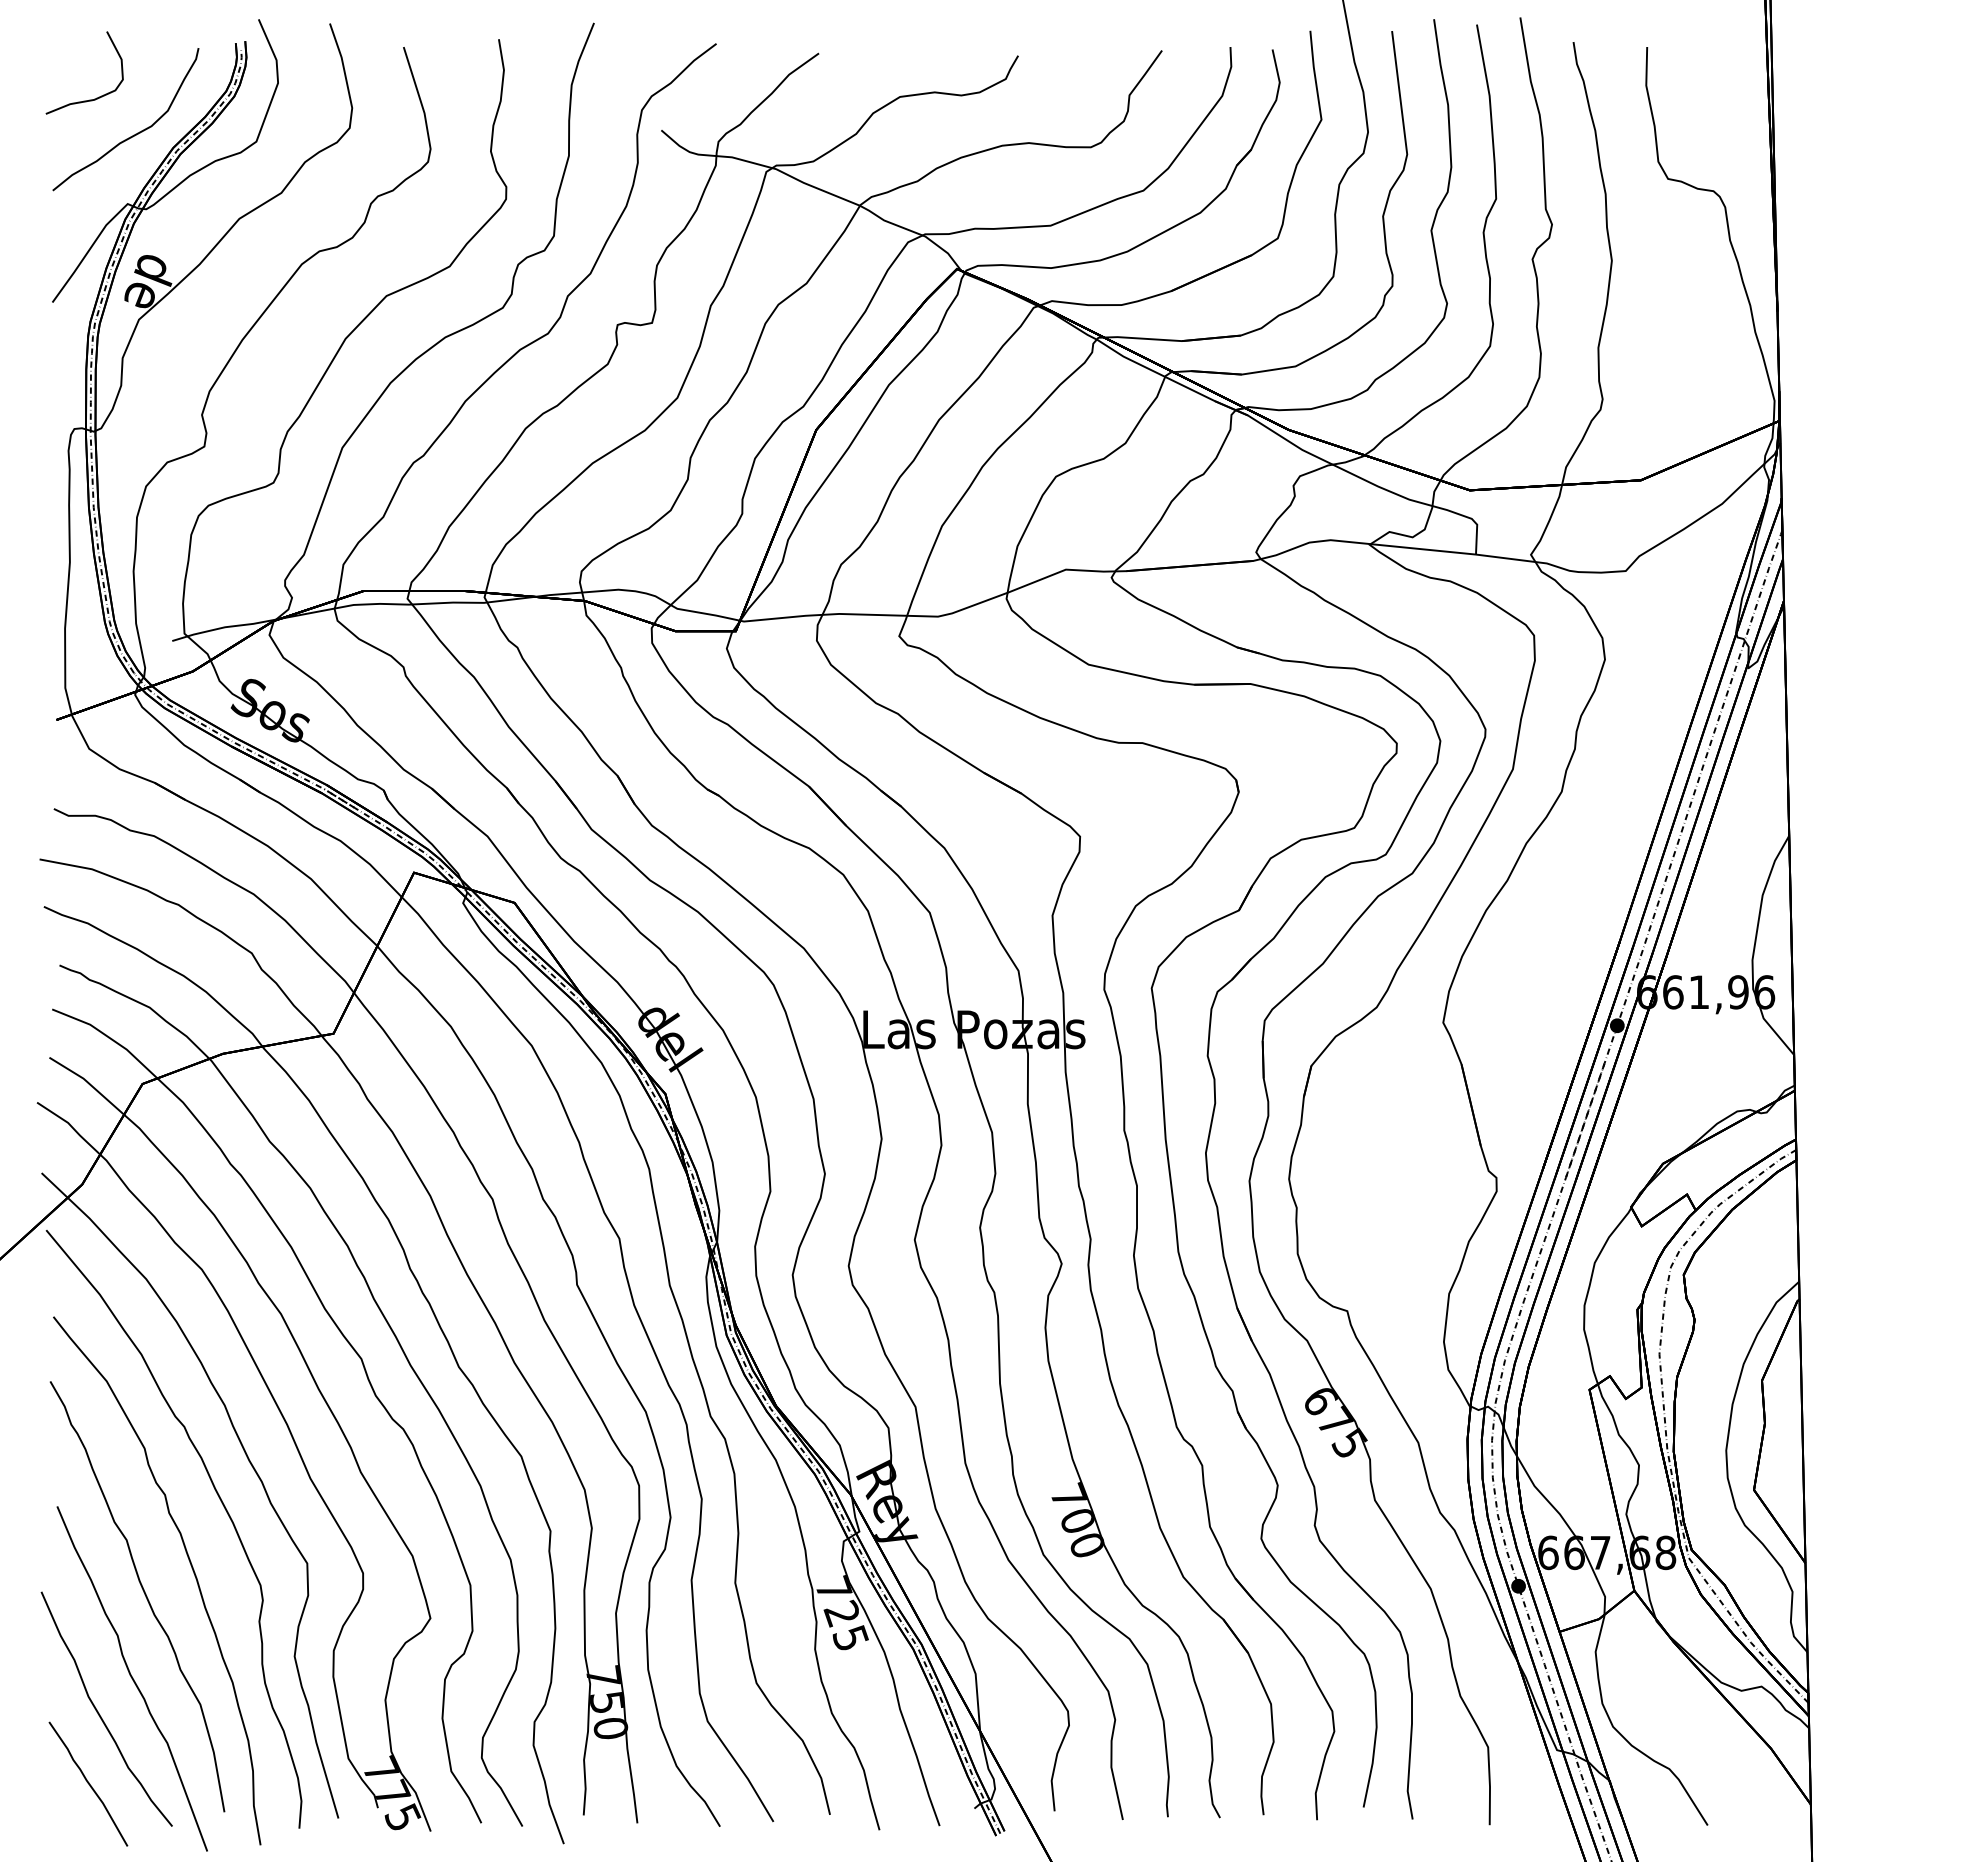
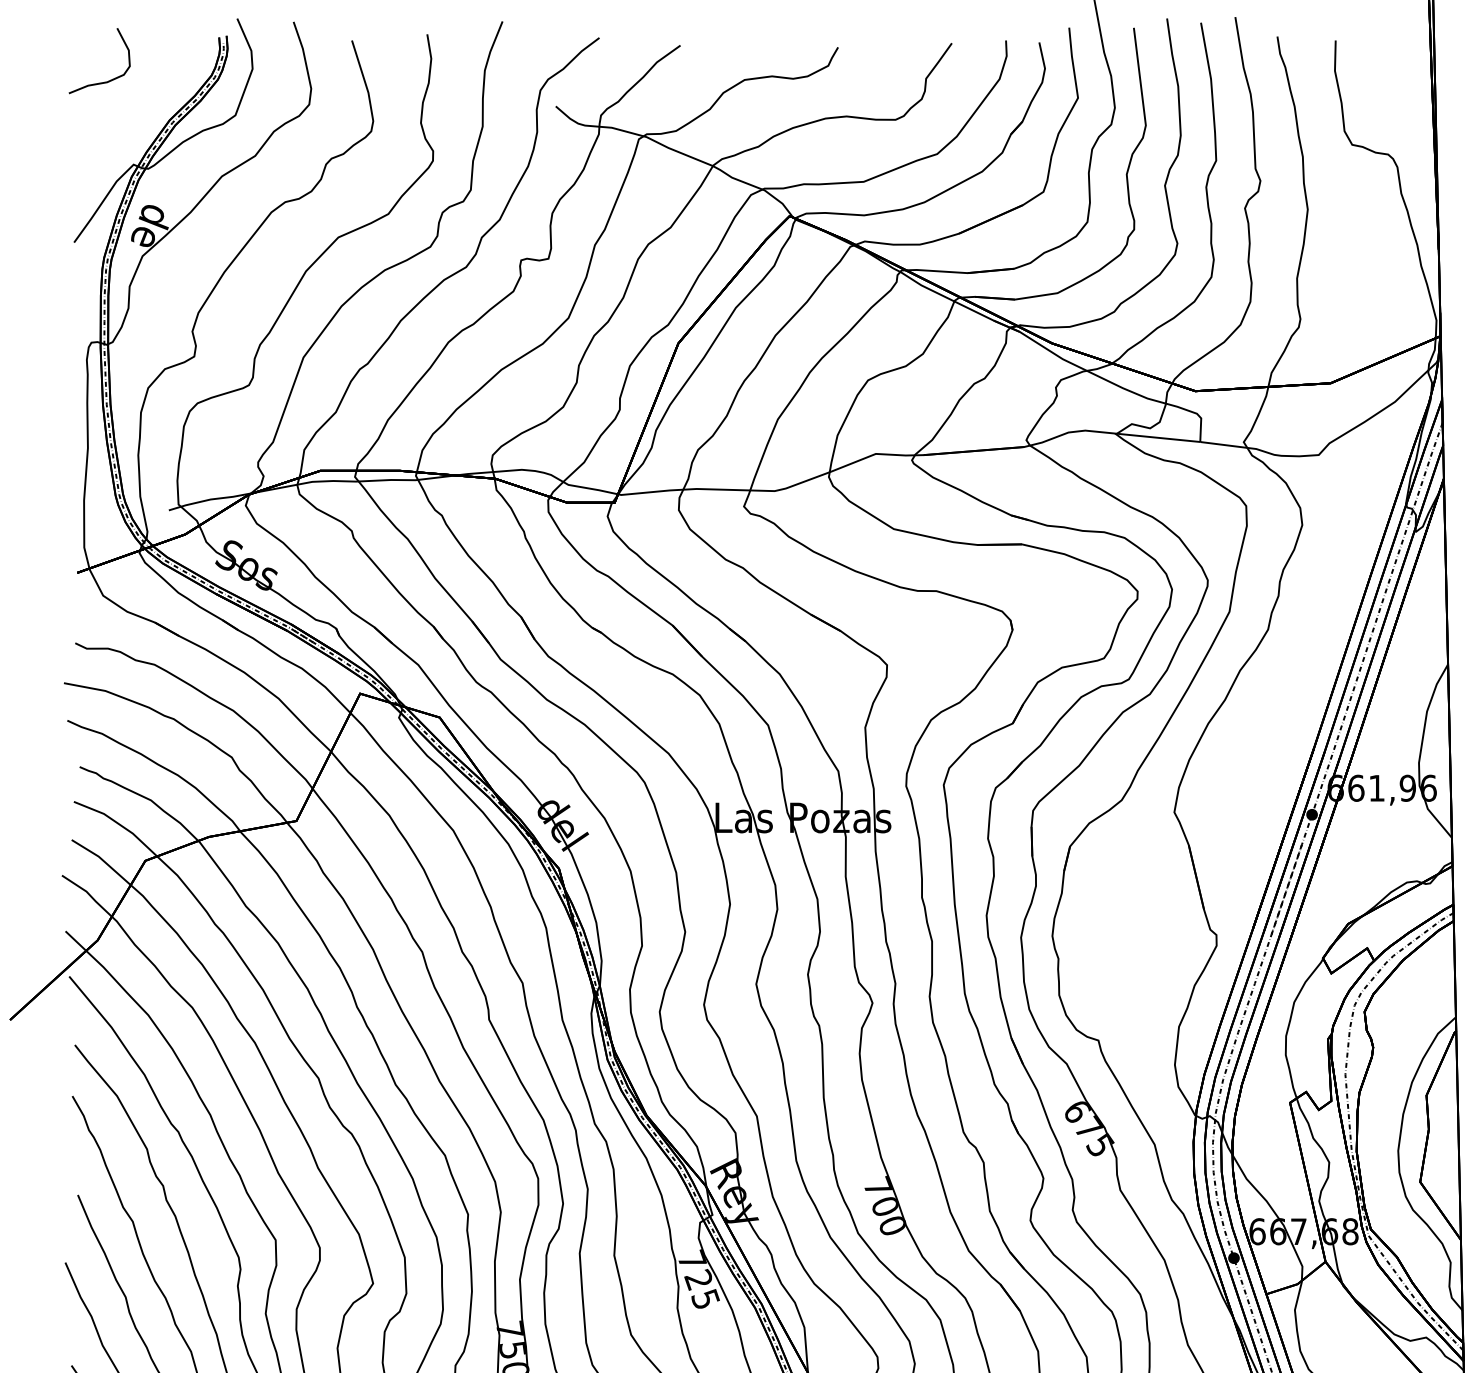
curve: (135, 133) -> (139, 108), removed

